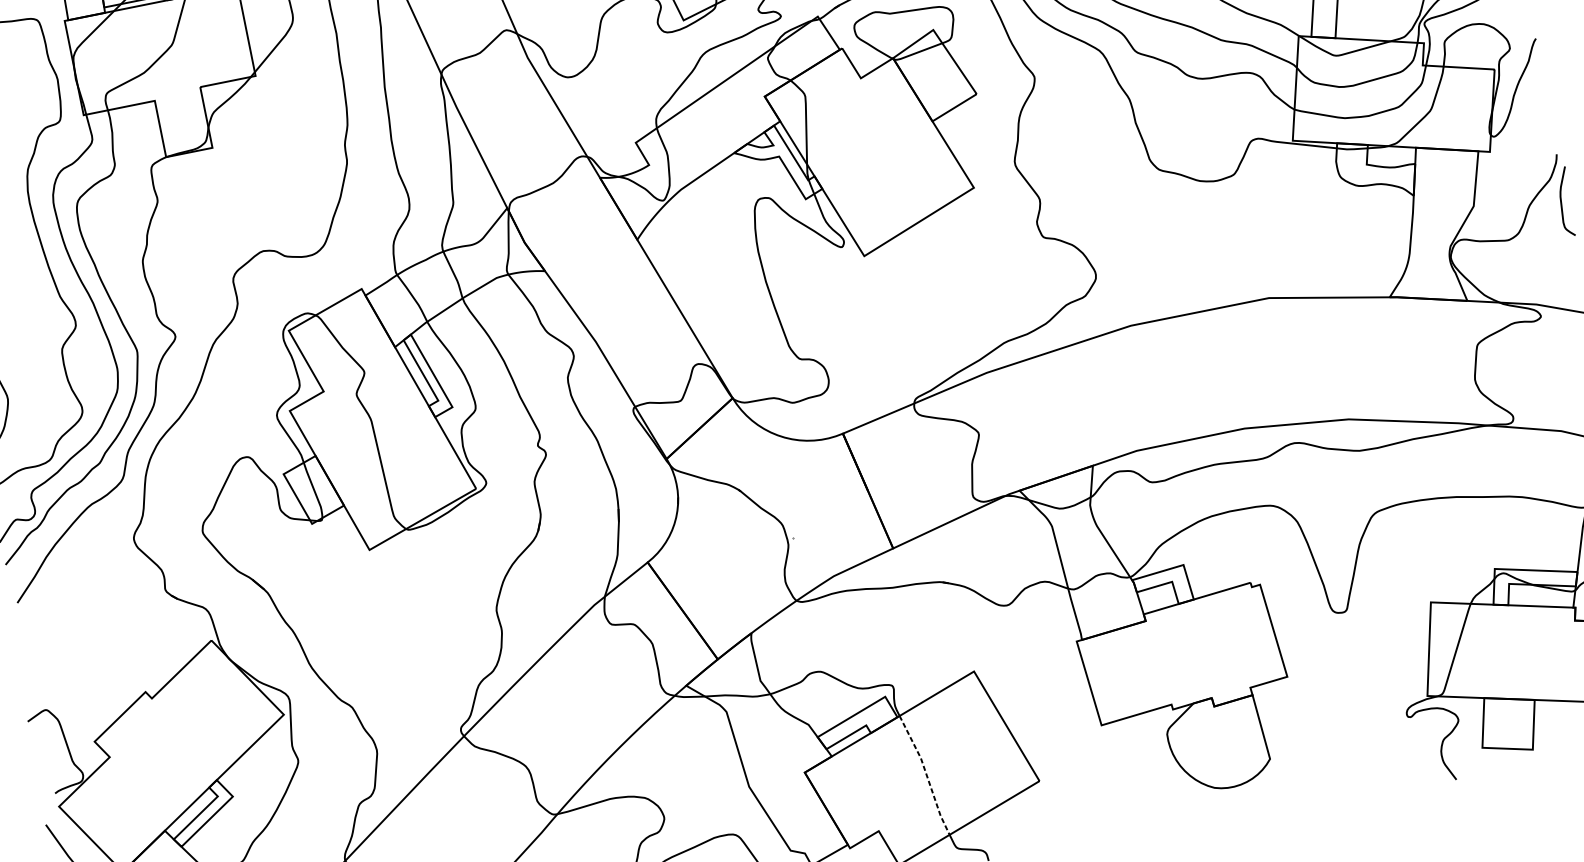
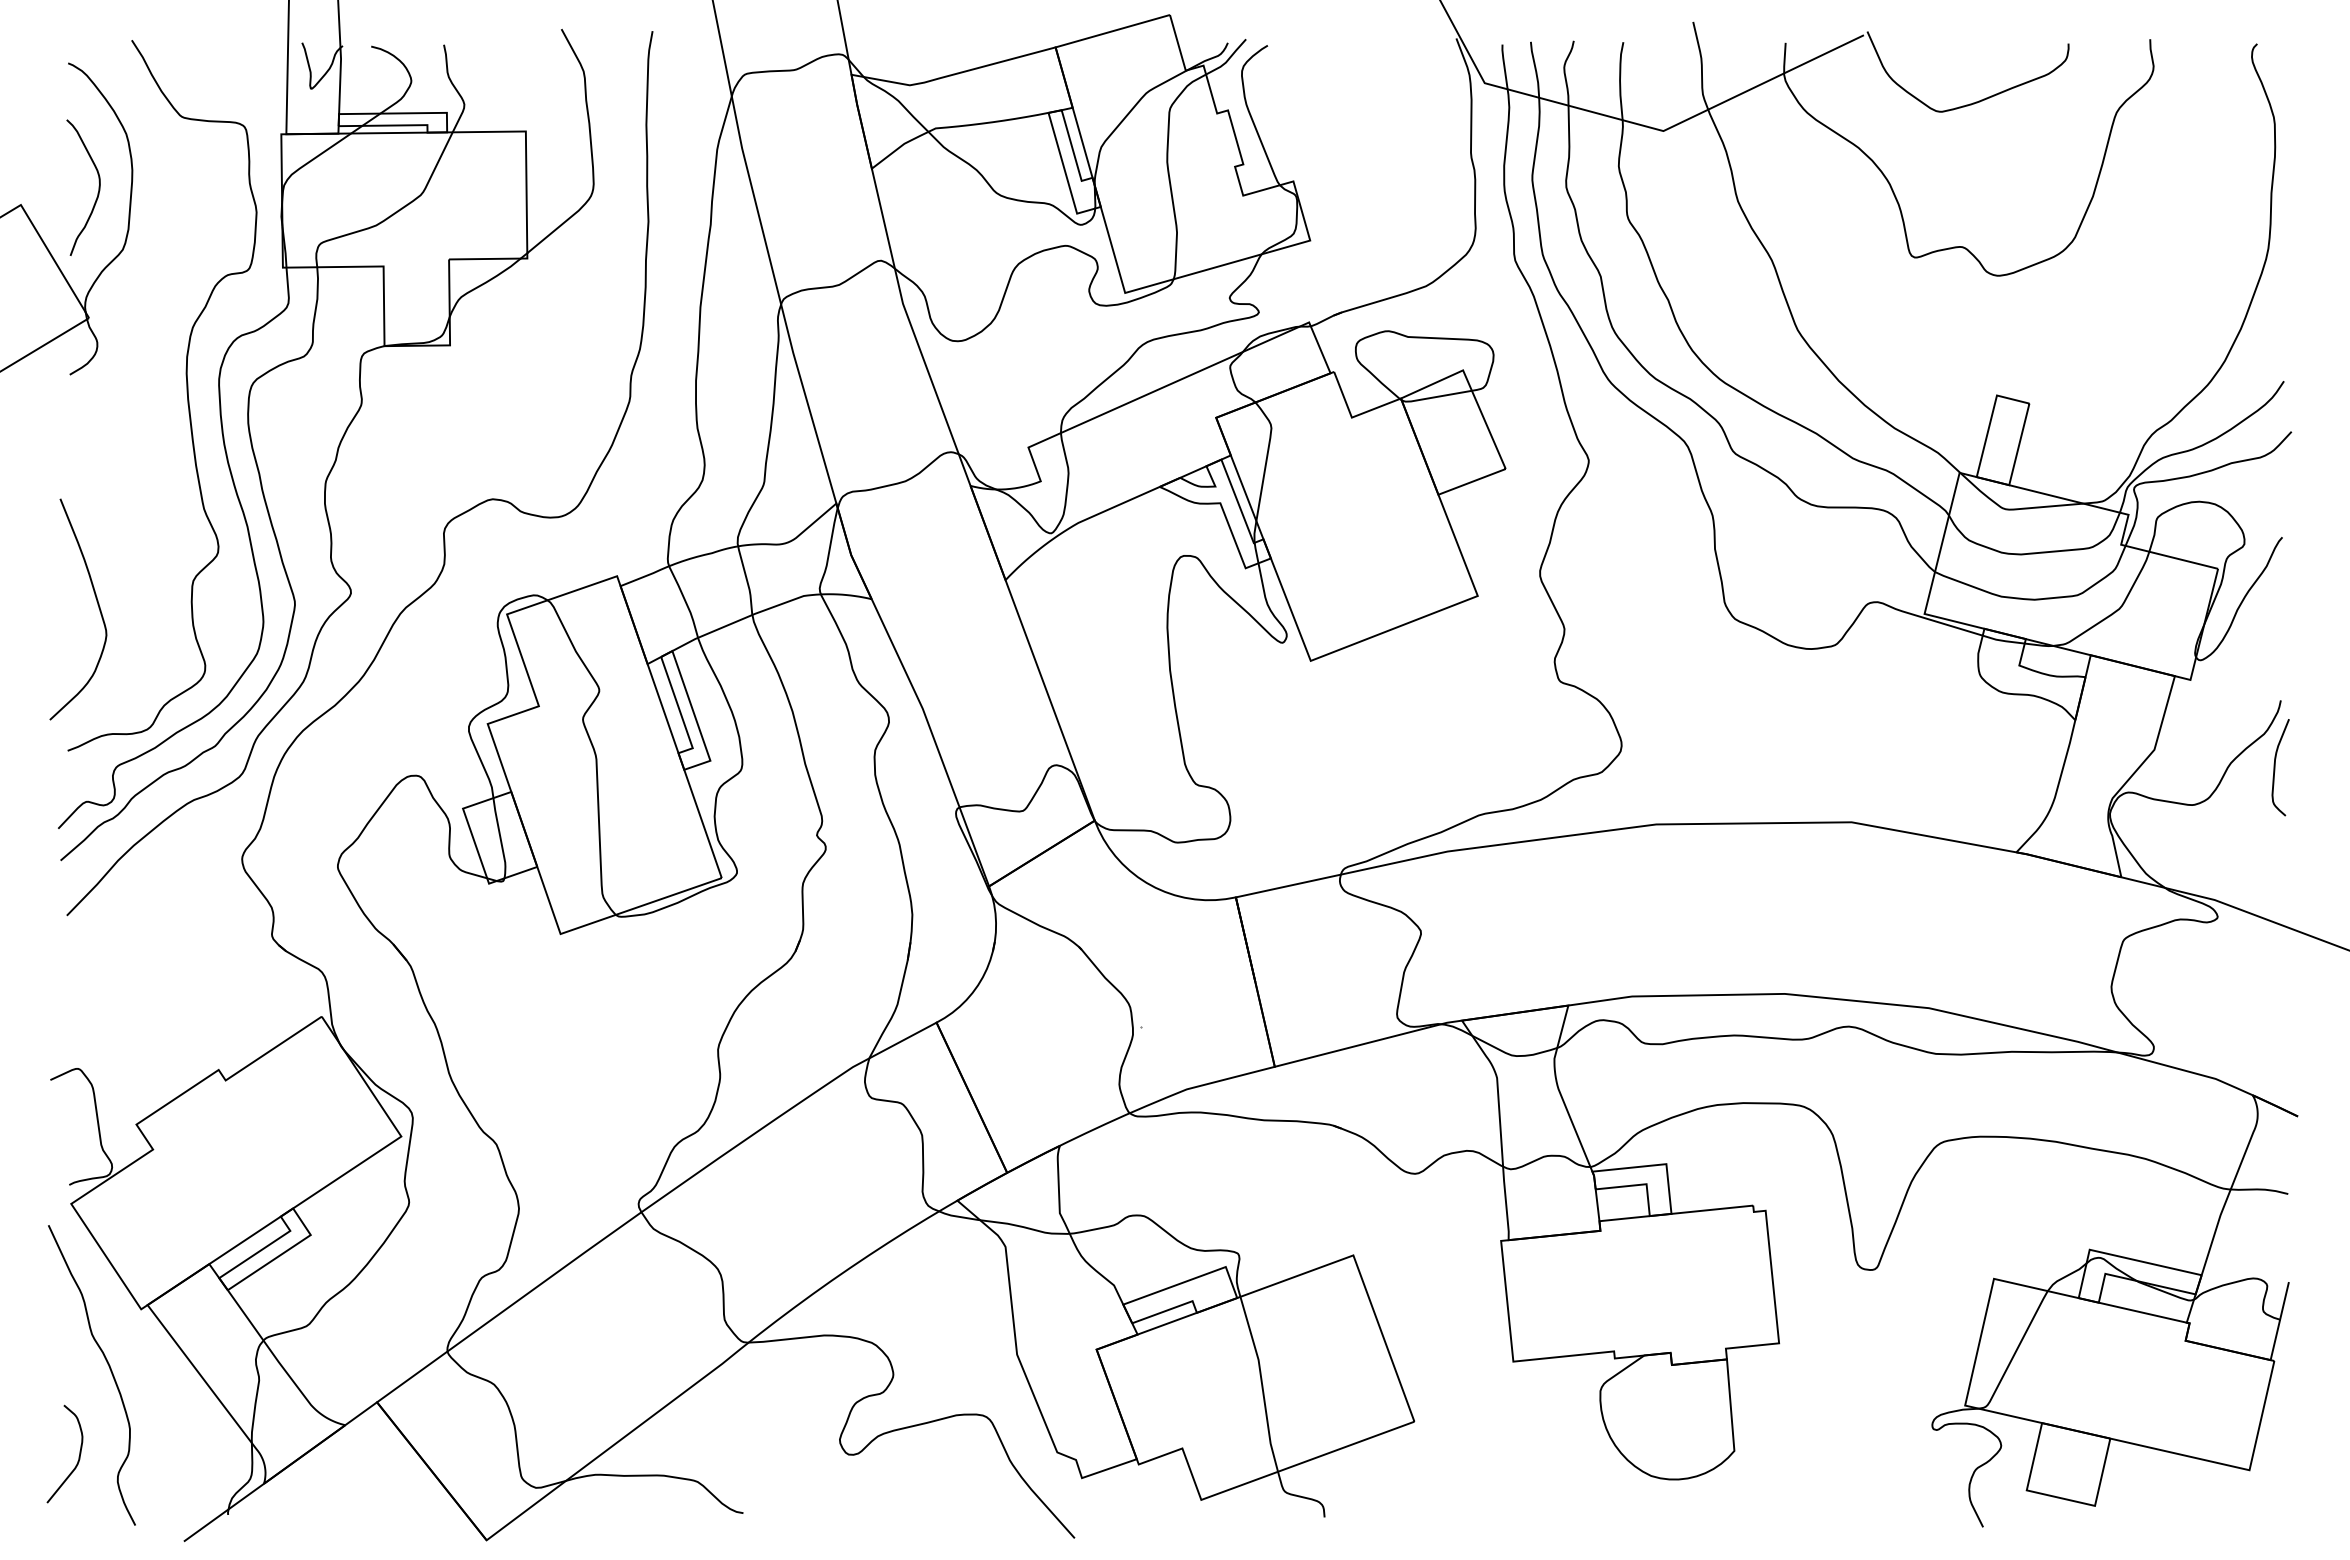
line: (926, 775) -> (1262, 1384), dashed -> solid

